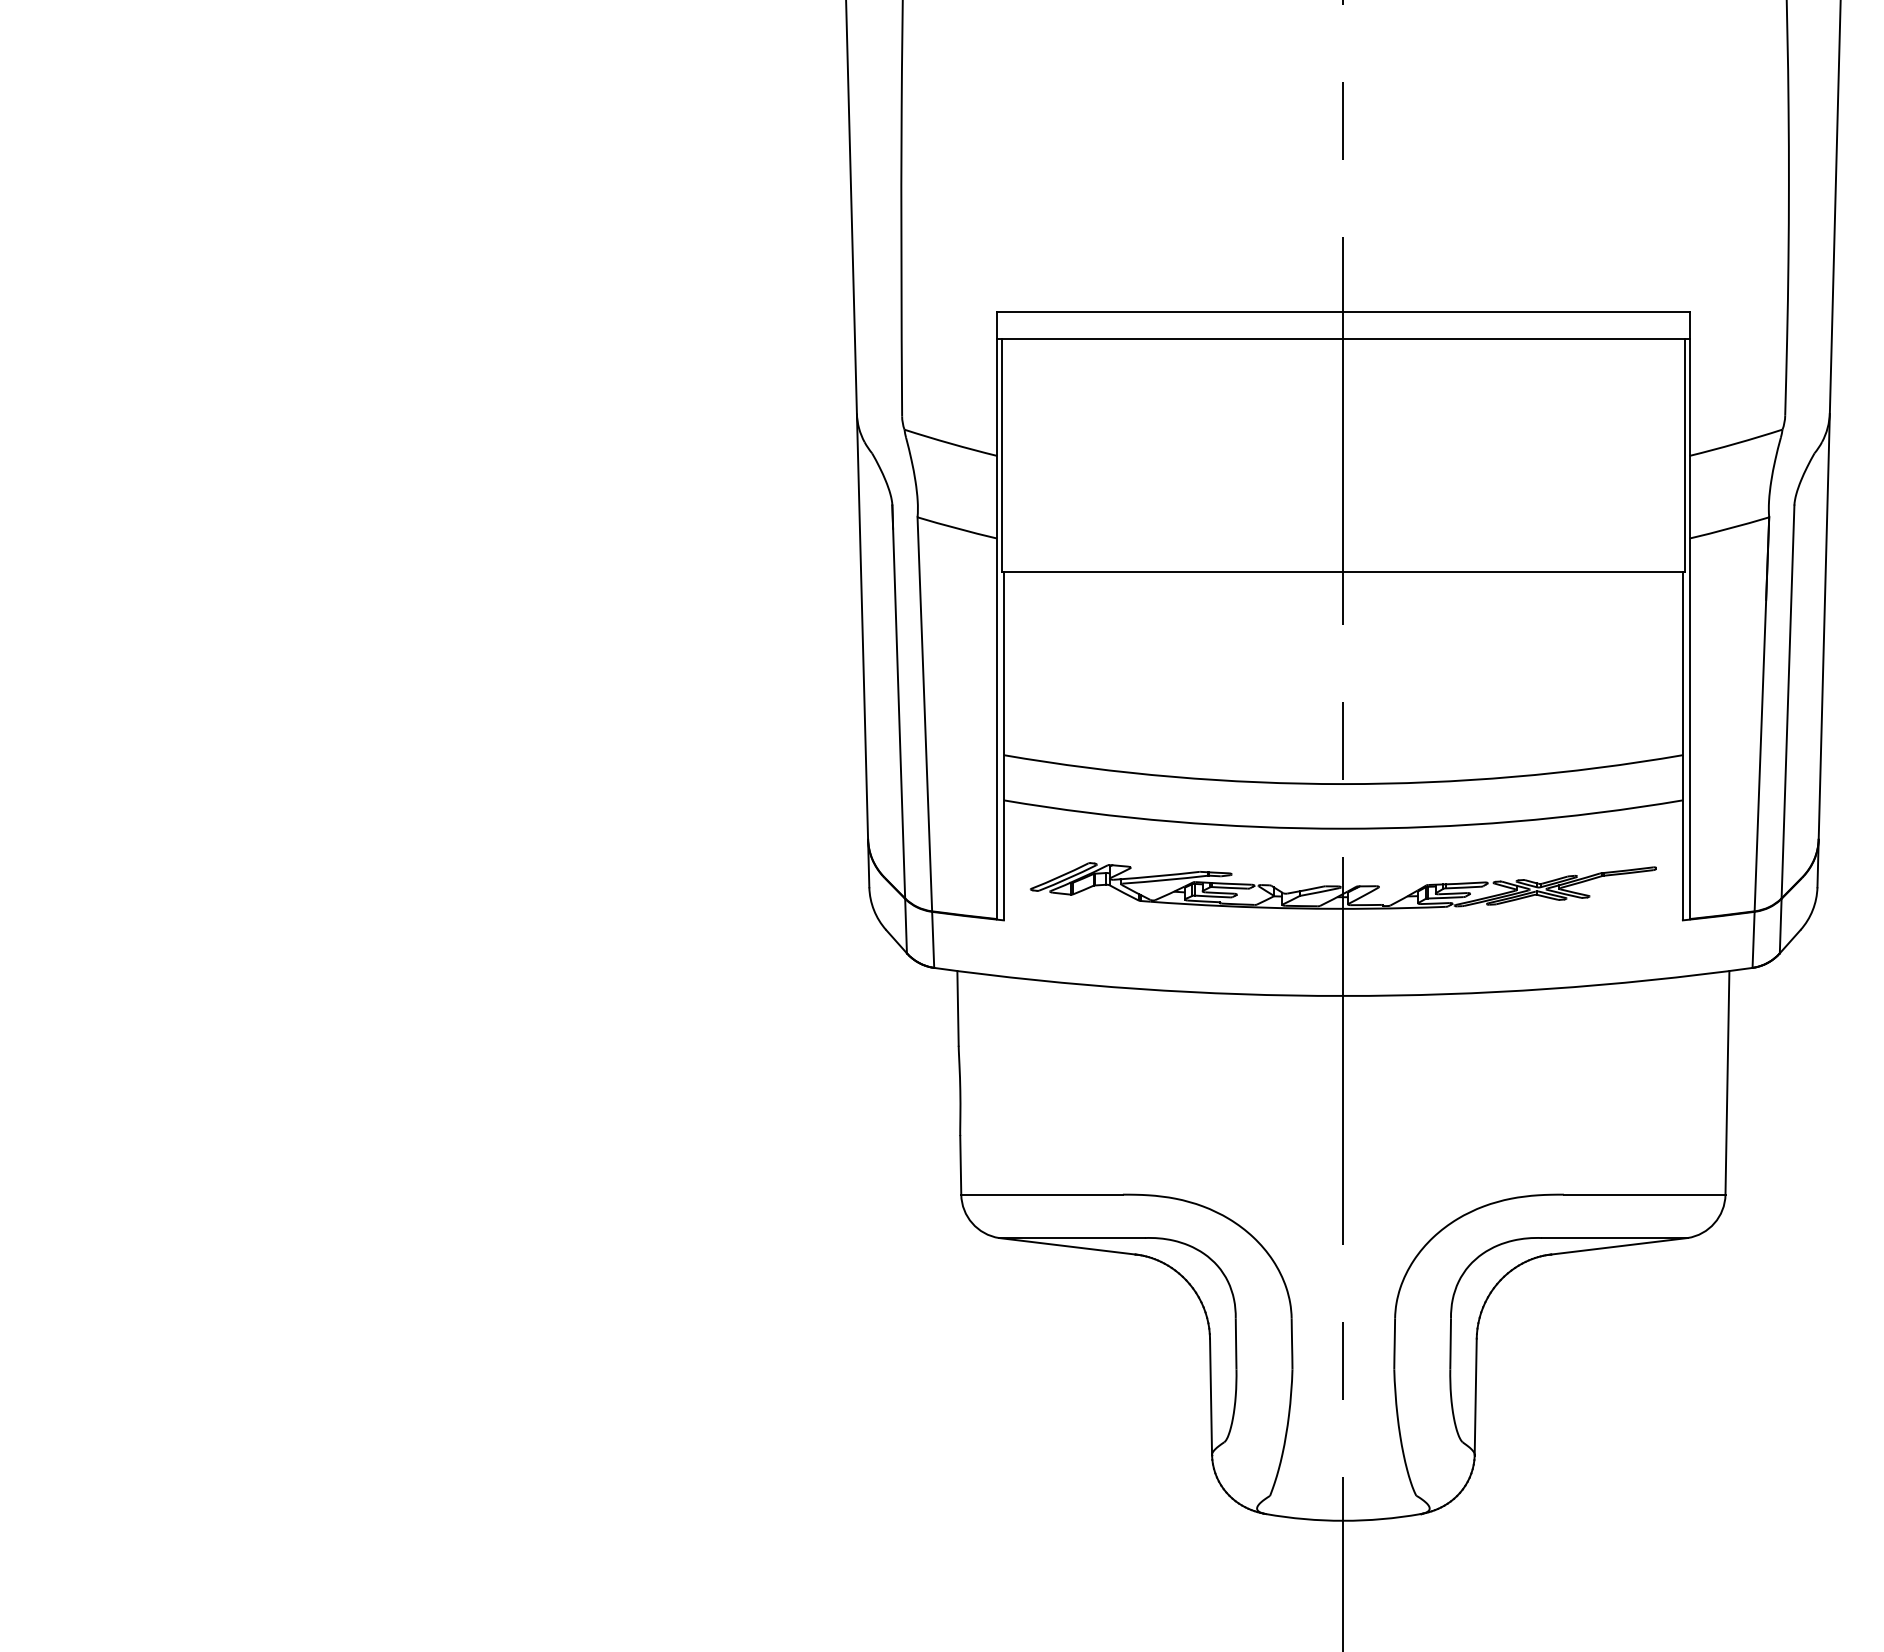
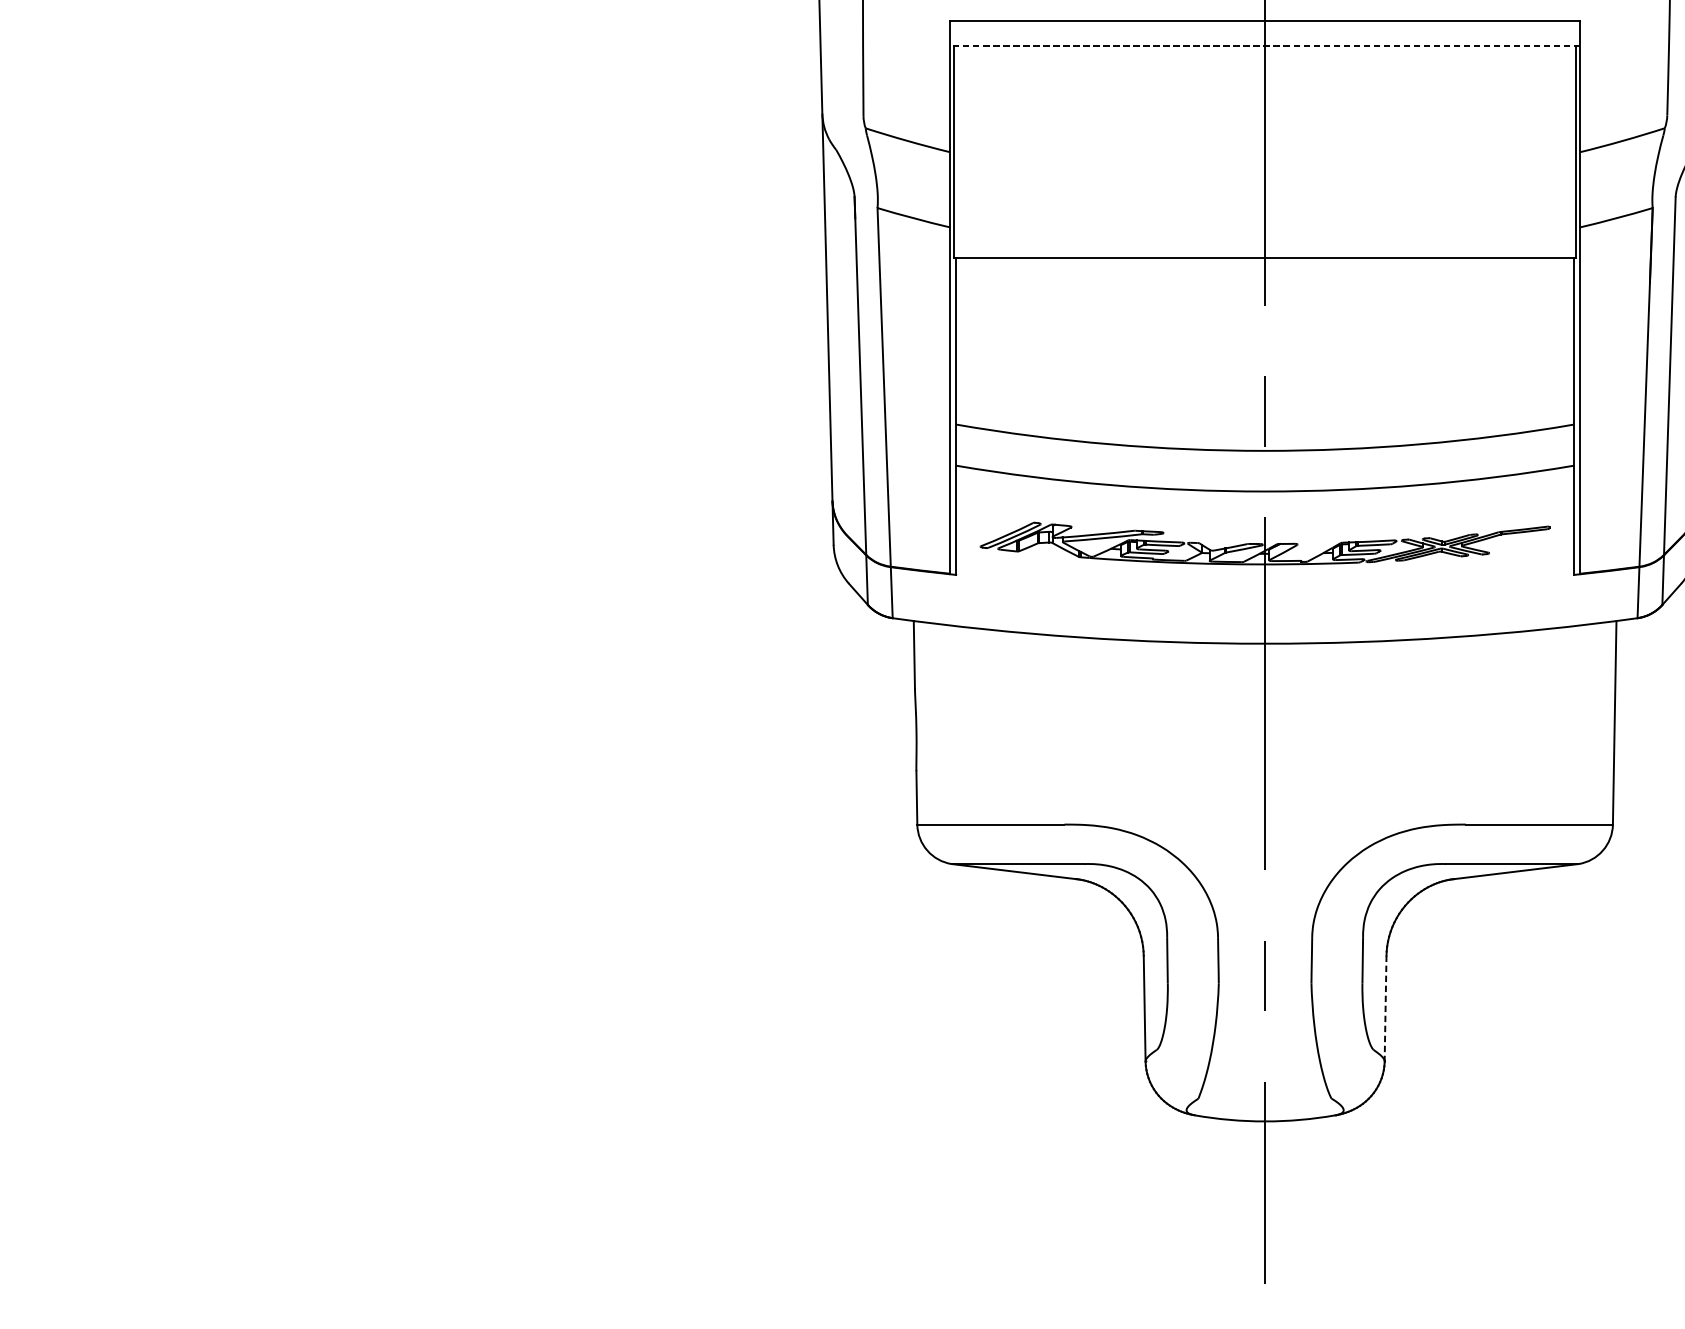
line: (1342, 338) -> (1264, 45), solid -> dashed
line: (1475, 1397) -> (1385, 1009), solid -> dashed

